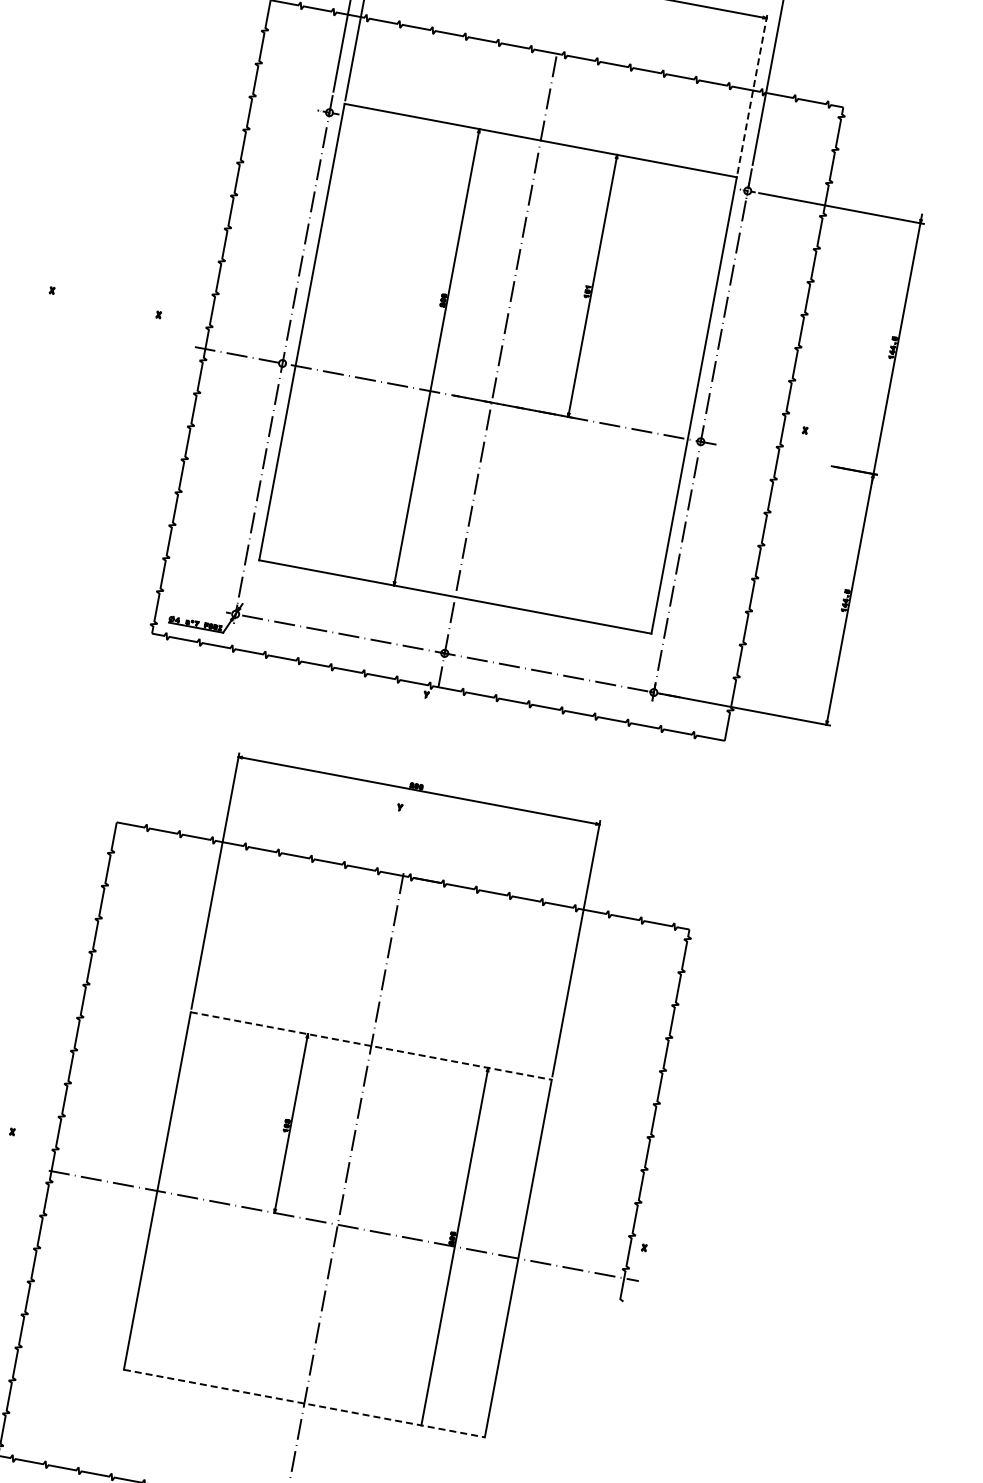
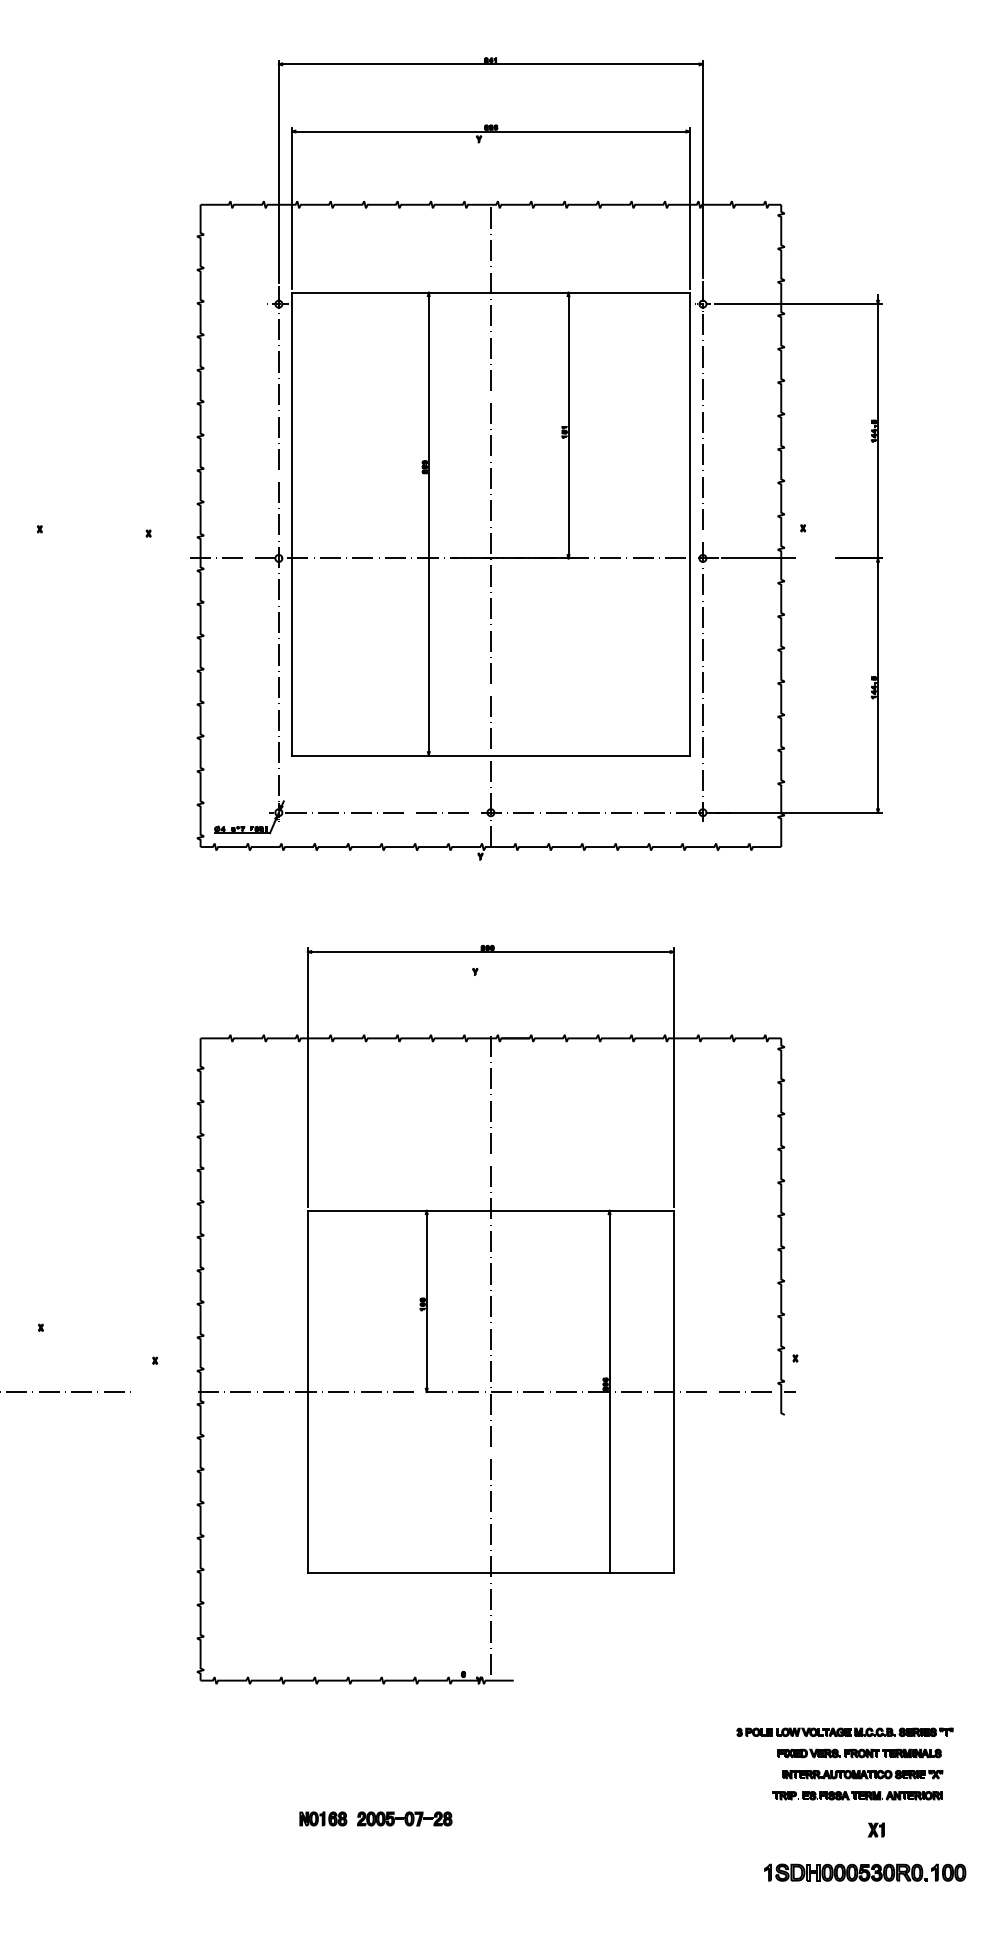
line: (752, 94) -> (689, 208), dashed -> solid
line: (755, 452) -> (758, 558), added
line: (370, 1045) -> (490, 1210), dashed -> solid
line: (303, 1403) -> (490, 1573), dashed -> solid

